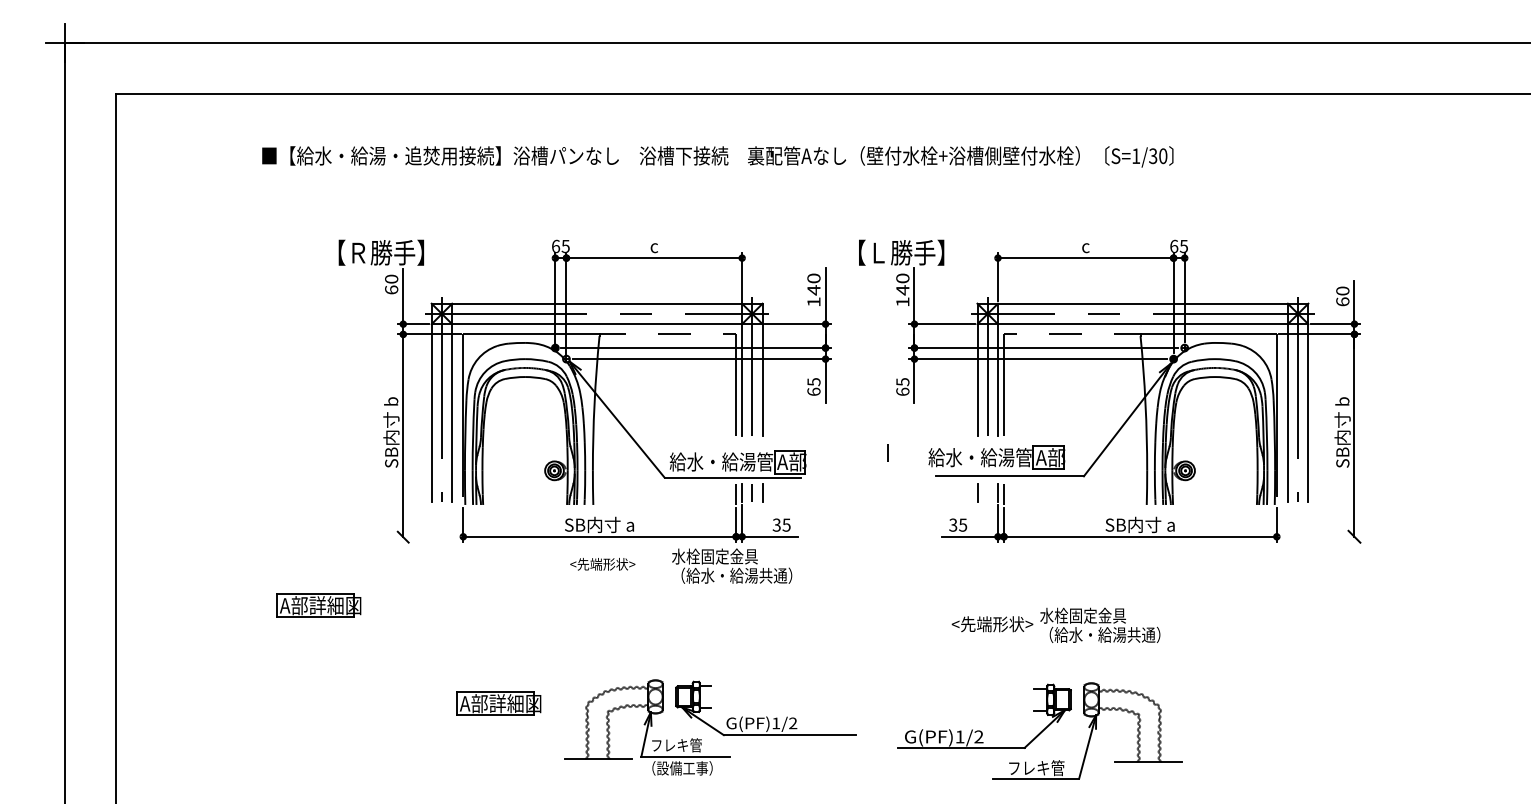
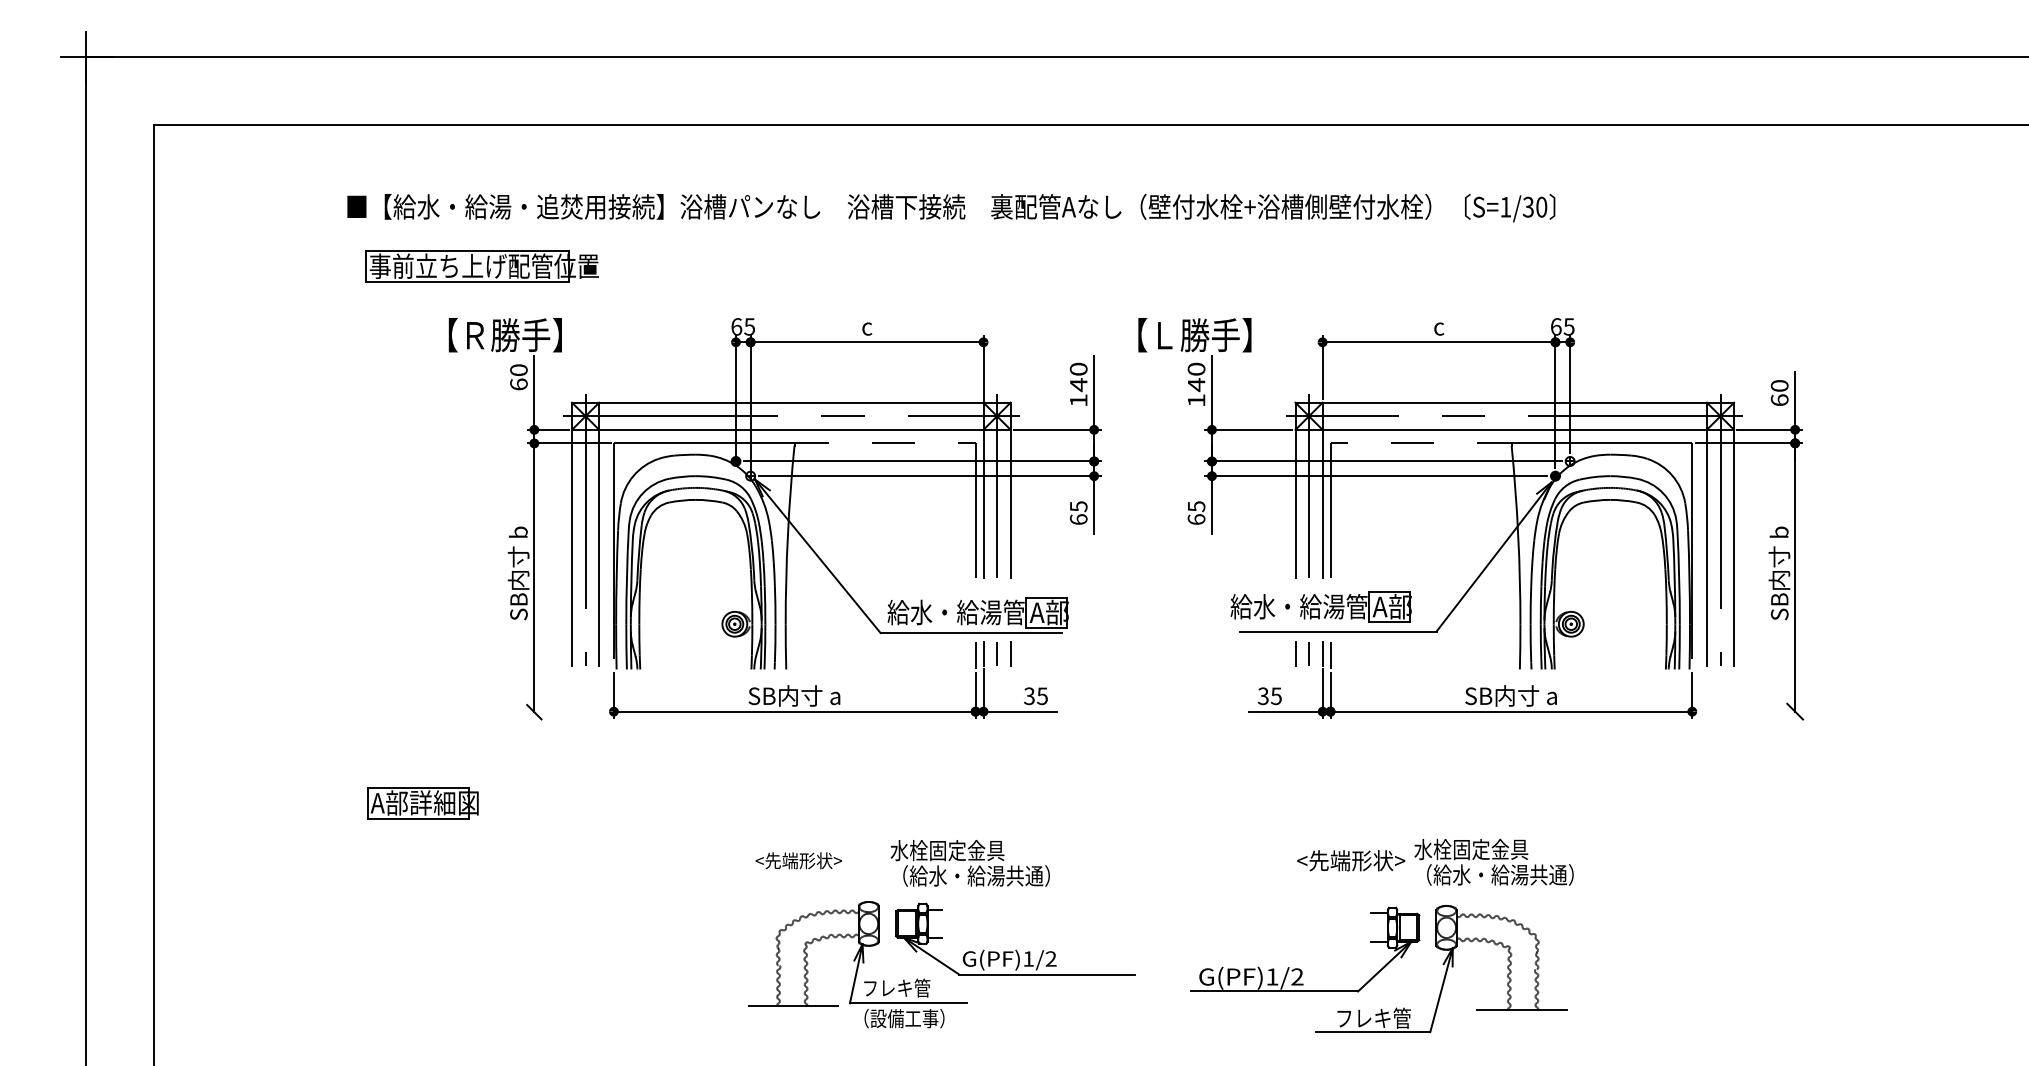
part: (363, 201) -> (481, 267), added
line: (887, 452) -> (1308, 652), moved
text: (602, 564) -> (798, 861), moved
text: (732, 565) -> (970, 862), moved
text: (1055, 624) -> (1434, 861), moved
part: (498, 703) -> (660, 932), removed

